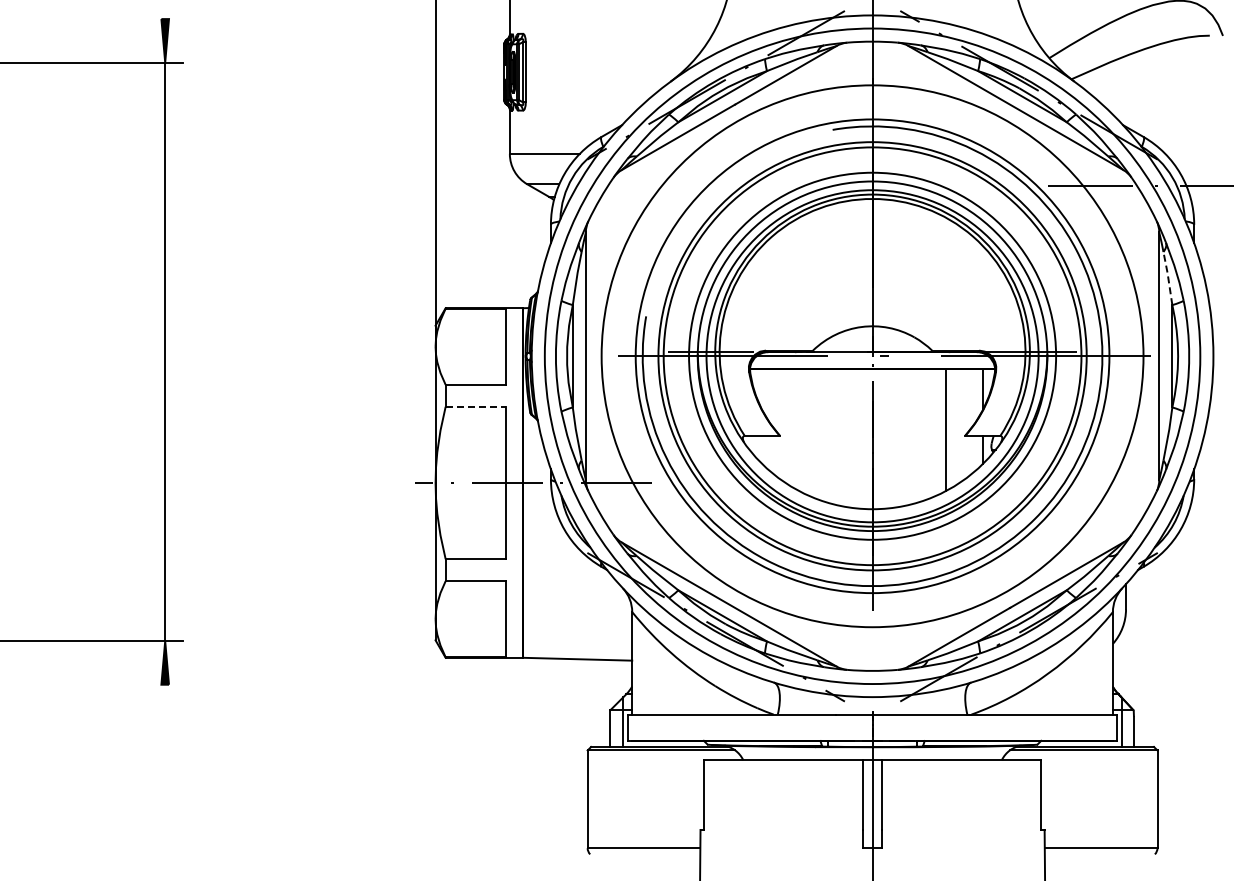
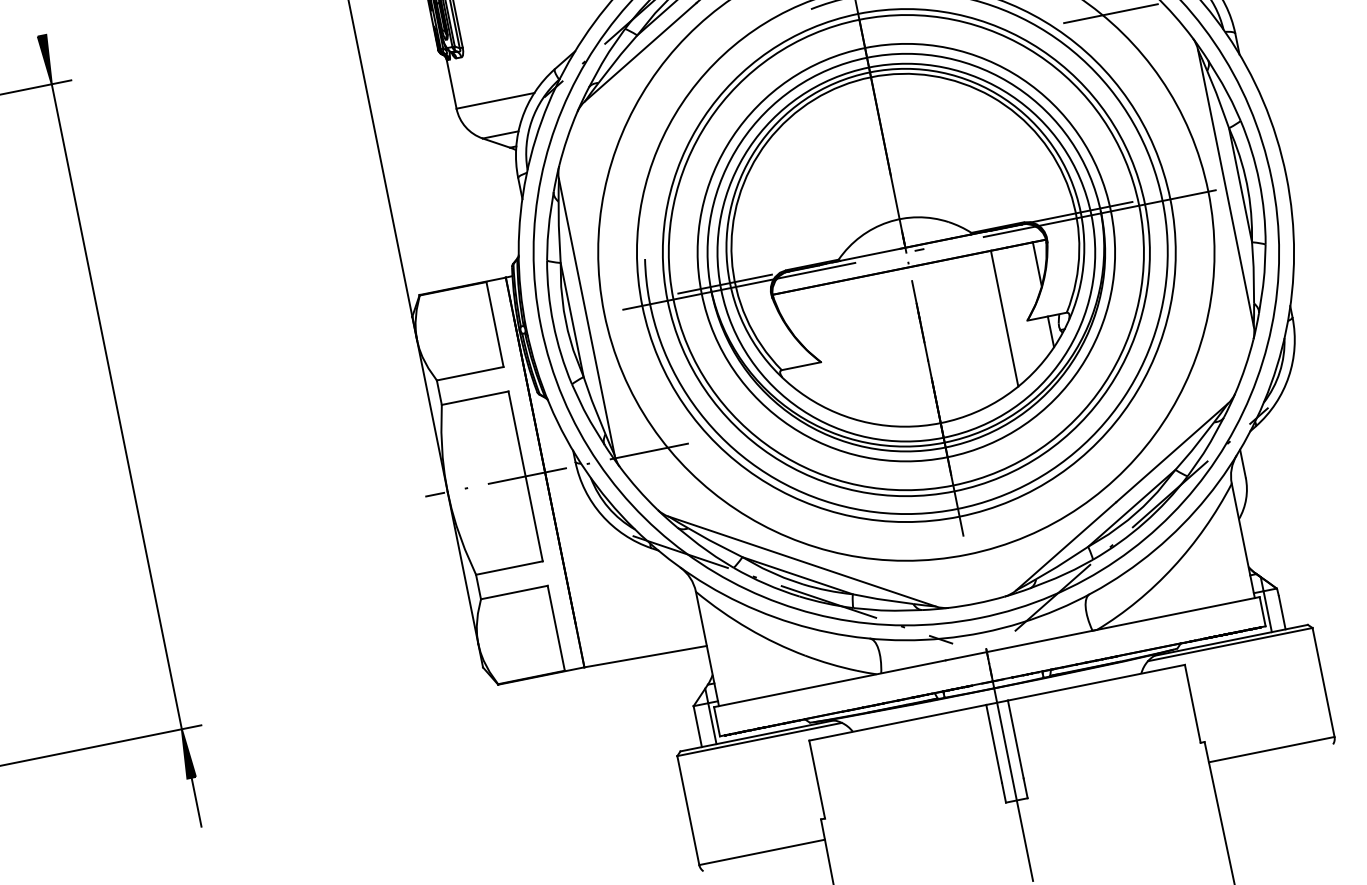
line: (1168, 277) -> (1218, 98), dashed -> solid
line: (475, 406) -> (475, 397), dashed -> solid
line: (165, 706) -> (196, 801), added

